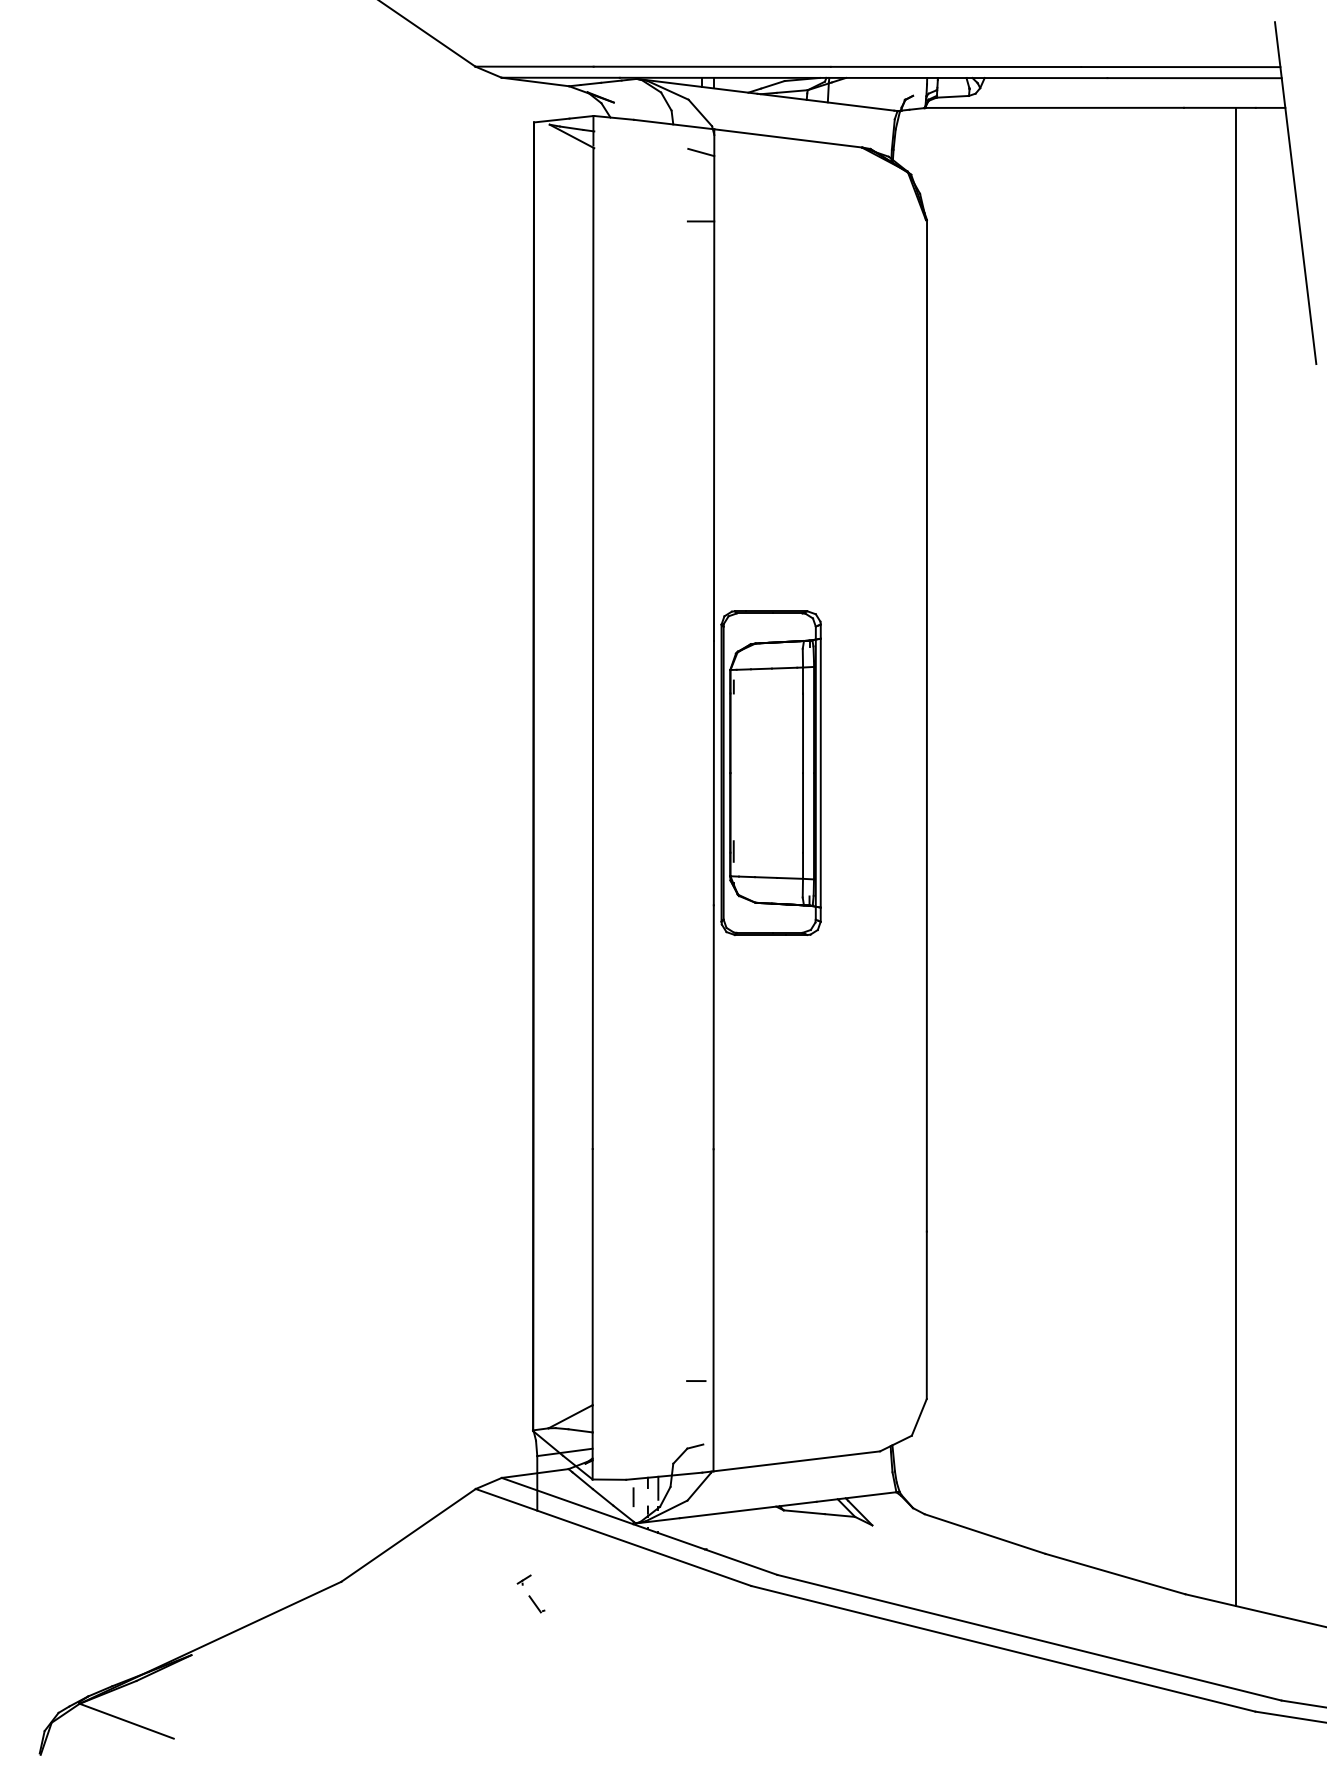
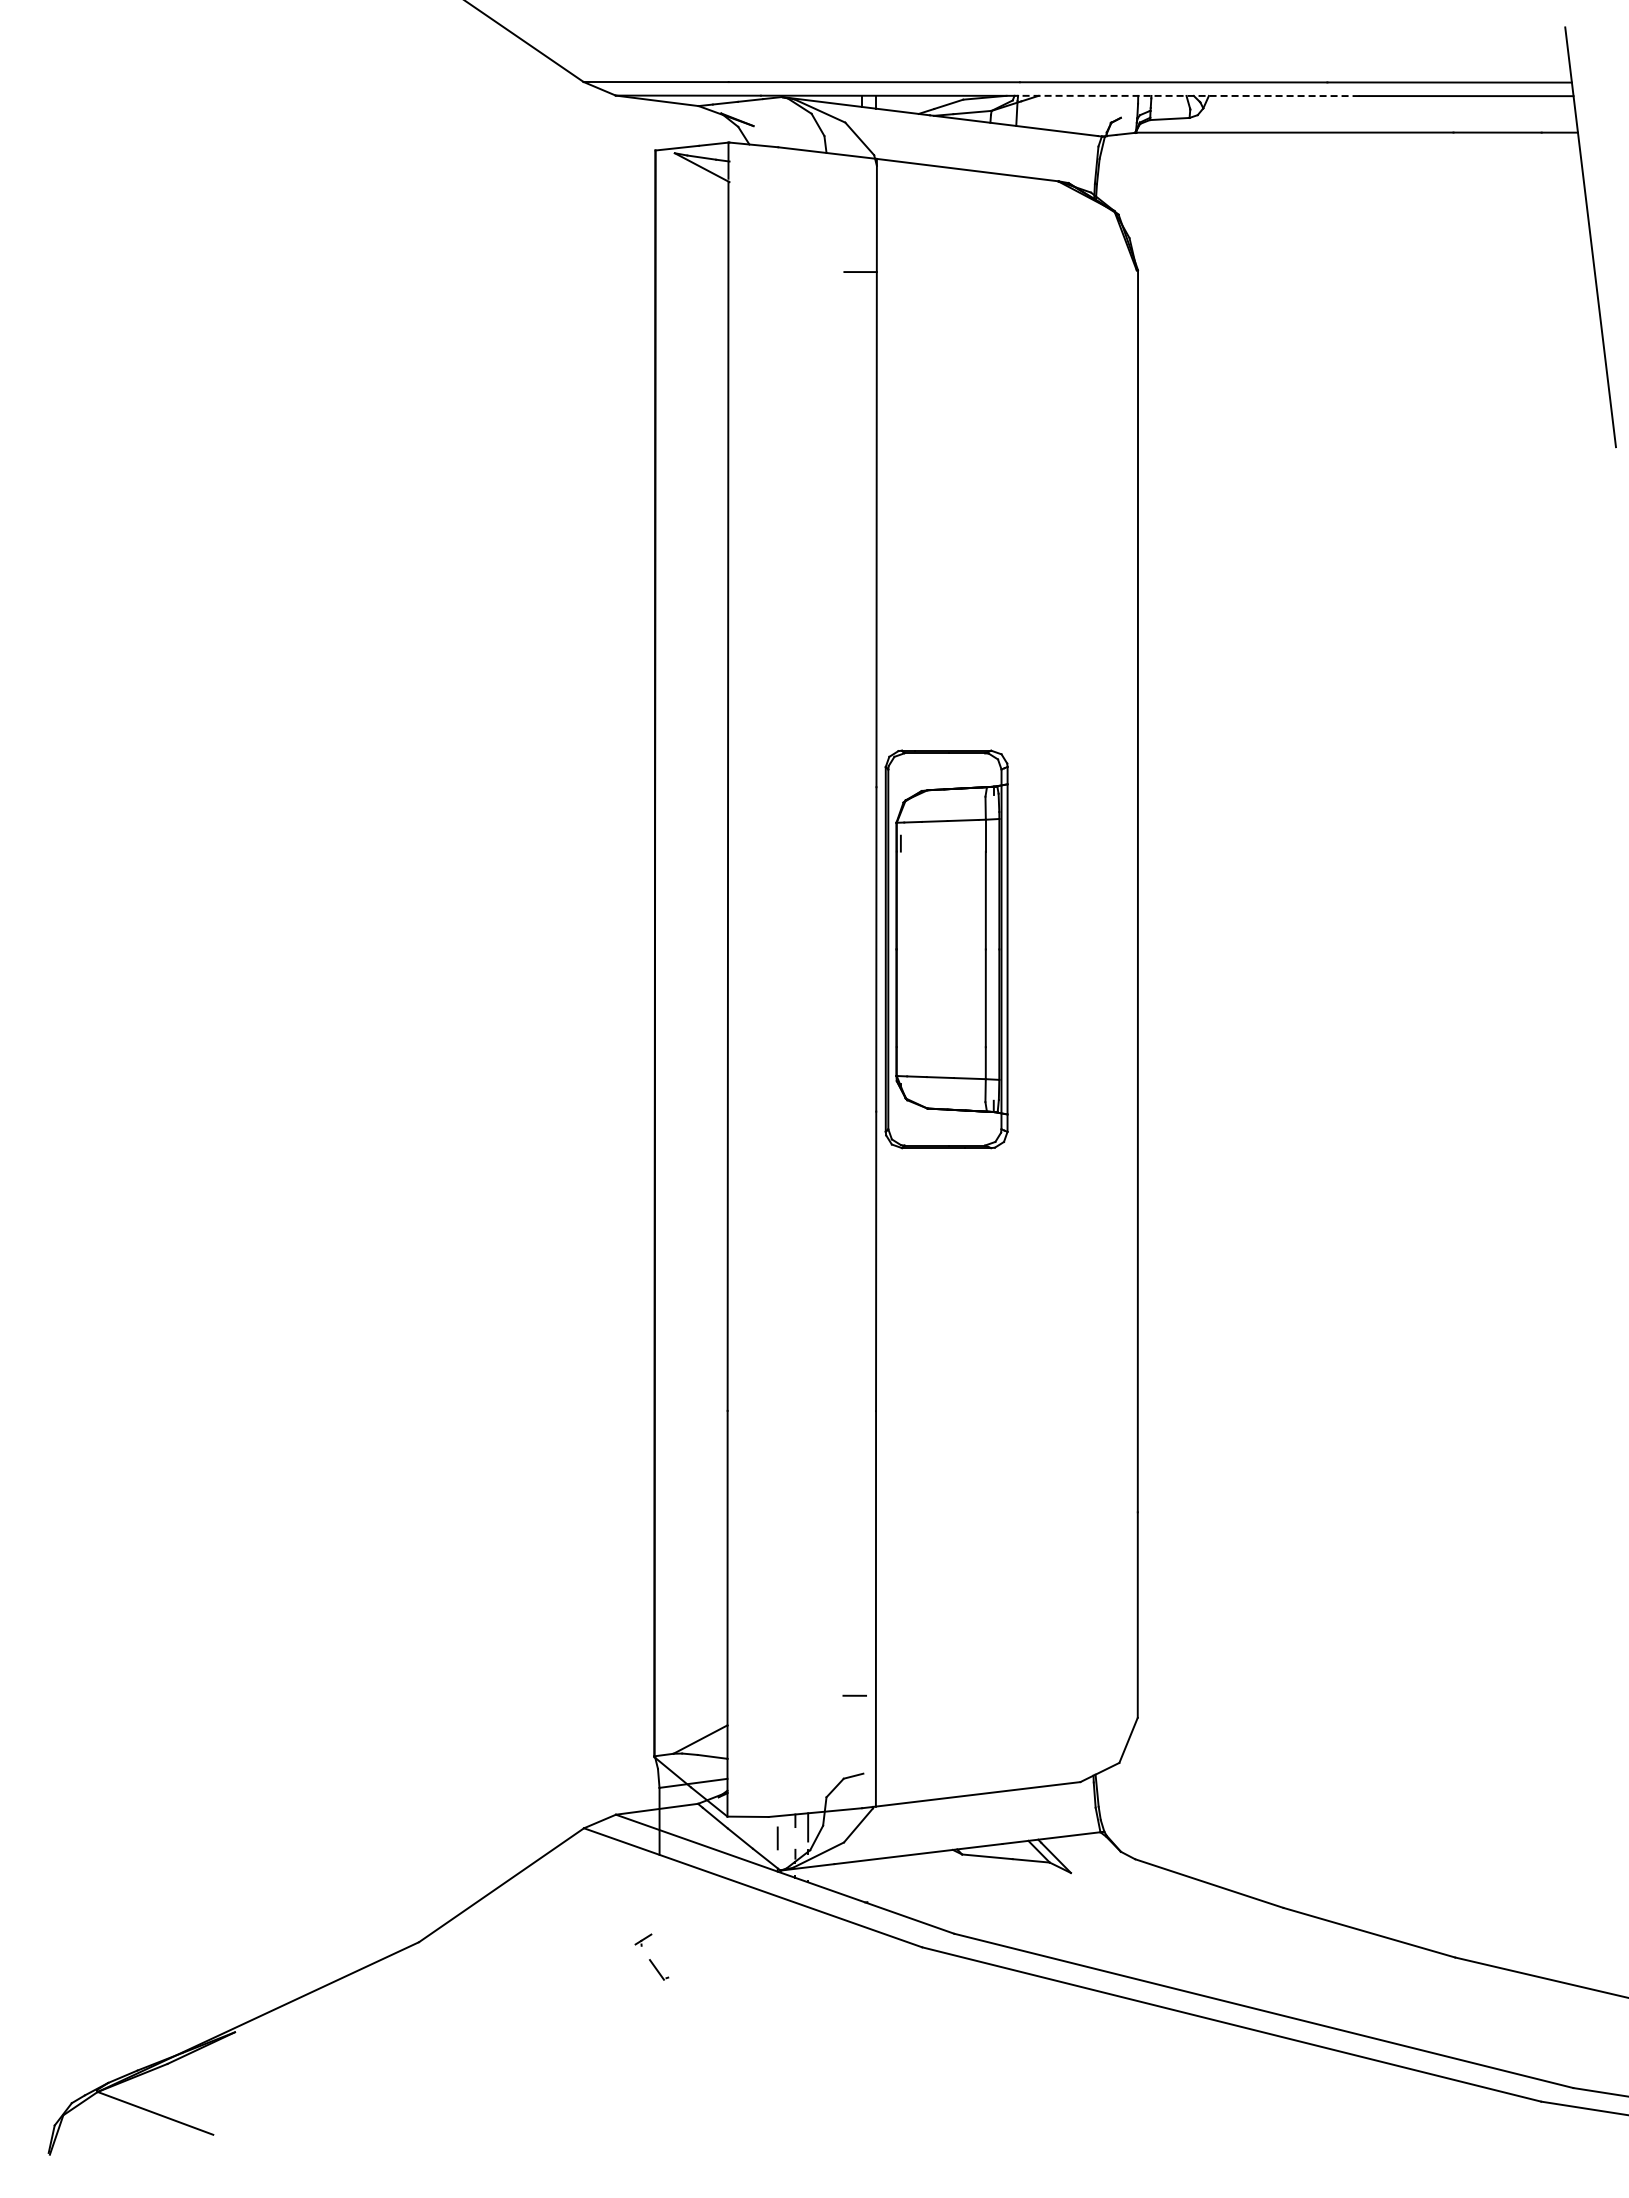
line: (966, 77) -> (1186, 95), solid -> dashed
line: (700, 152) -> (860, 187), removed
line: (733, 851) -> (900, 1045), removed
line: (1236, 857) -> (1517, 1052), removed

